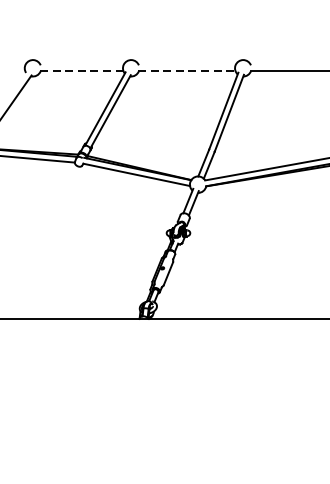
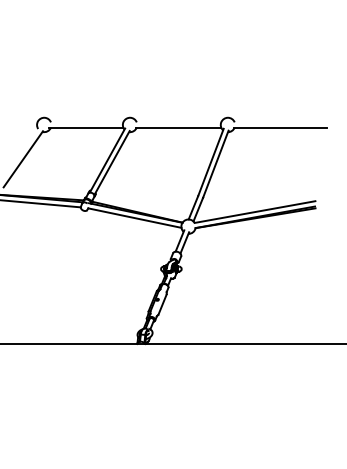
line: (81, 71) -> (86, 127), dashed -> solid
line: (186, 71) -> (178, 127), dashed -> solid

